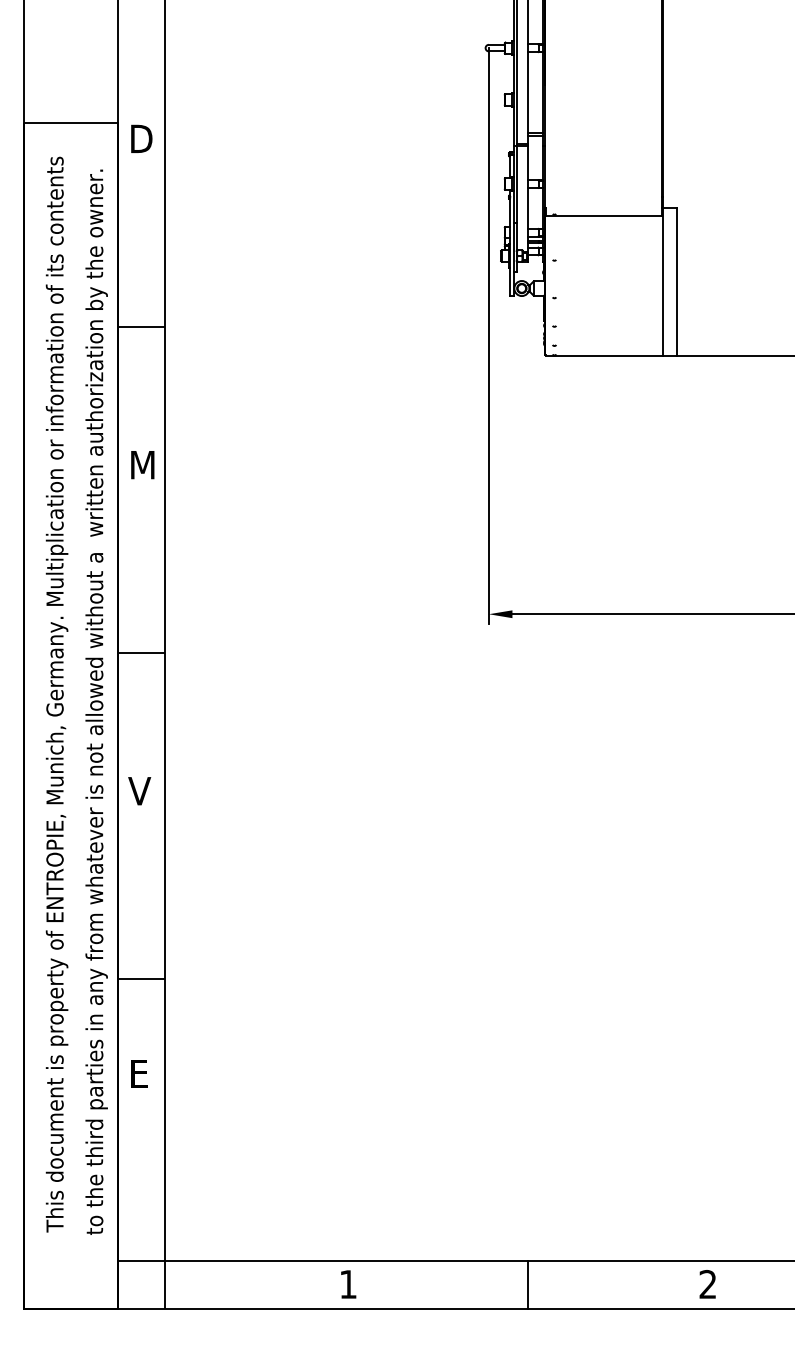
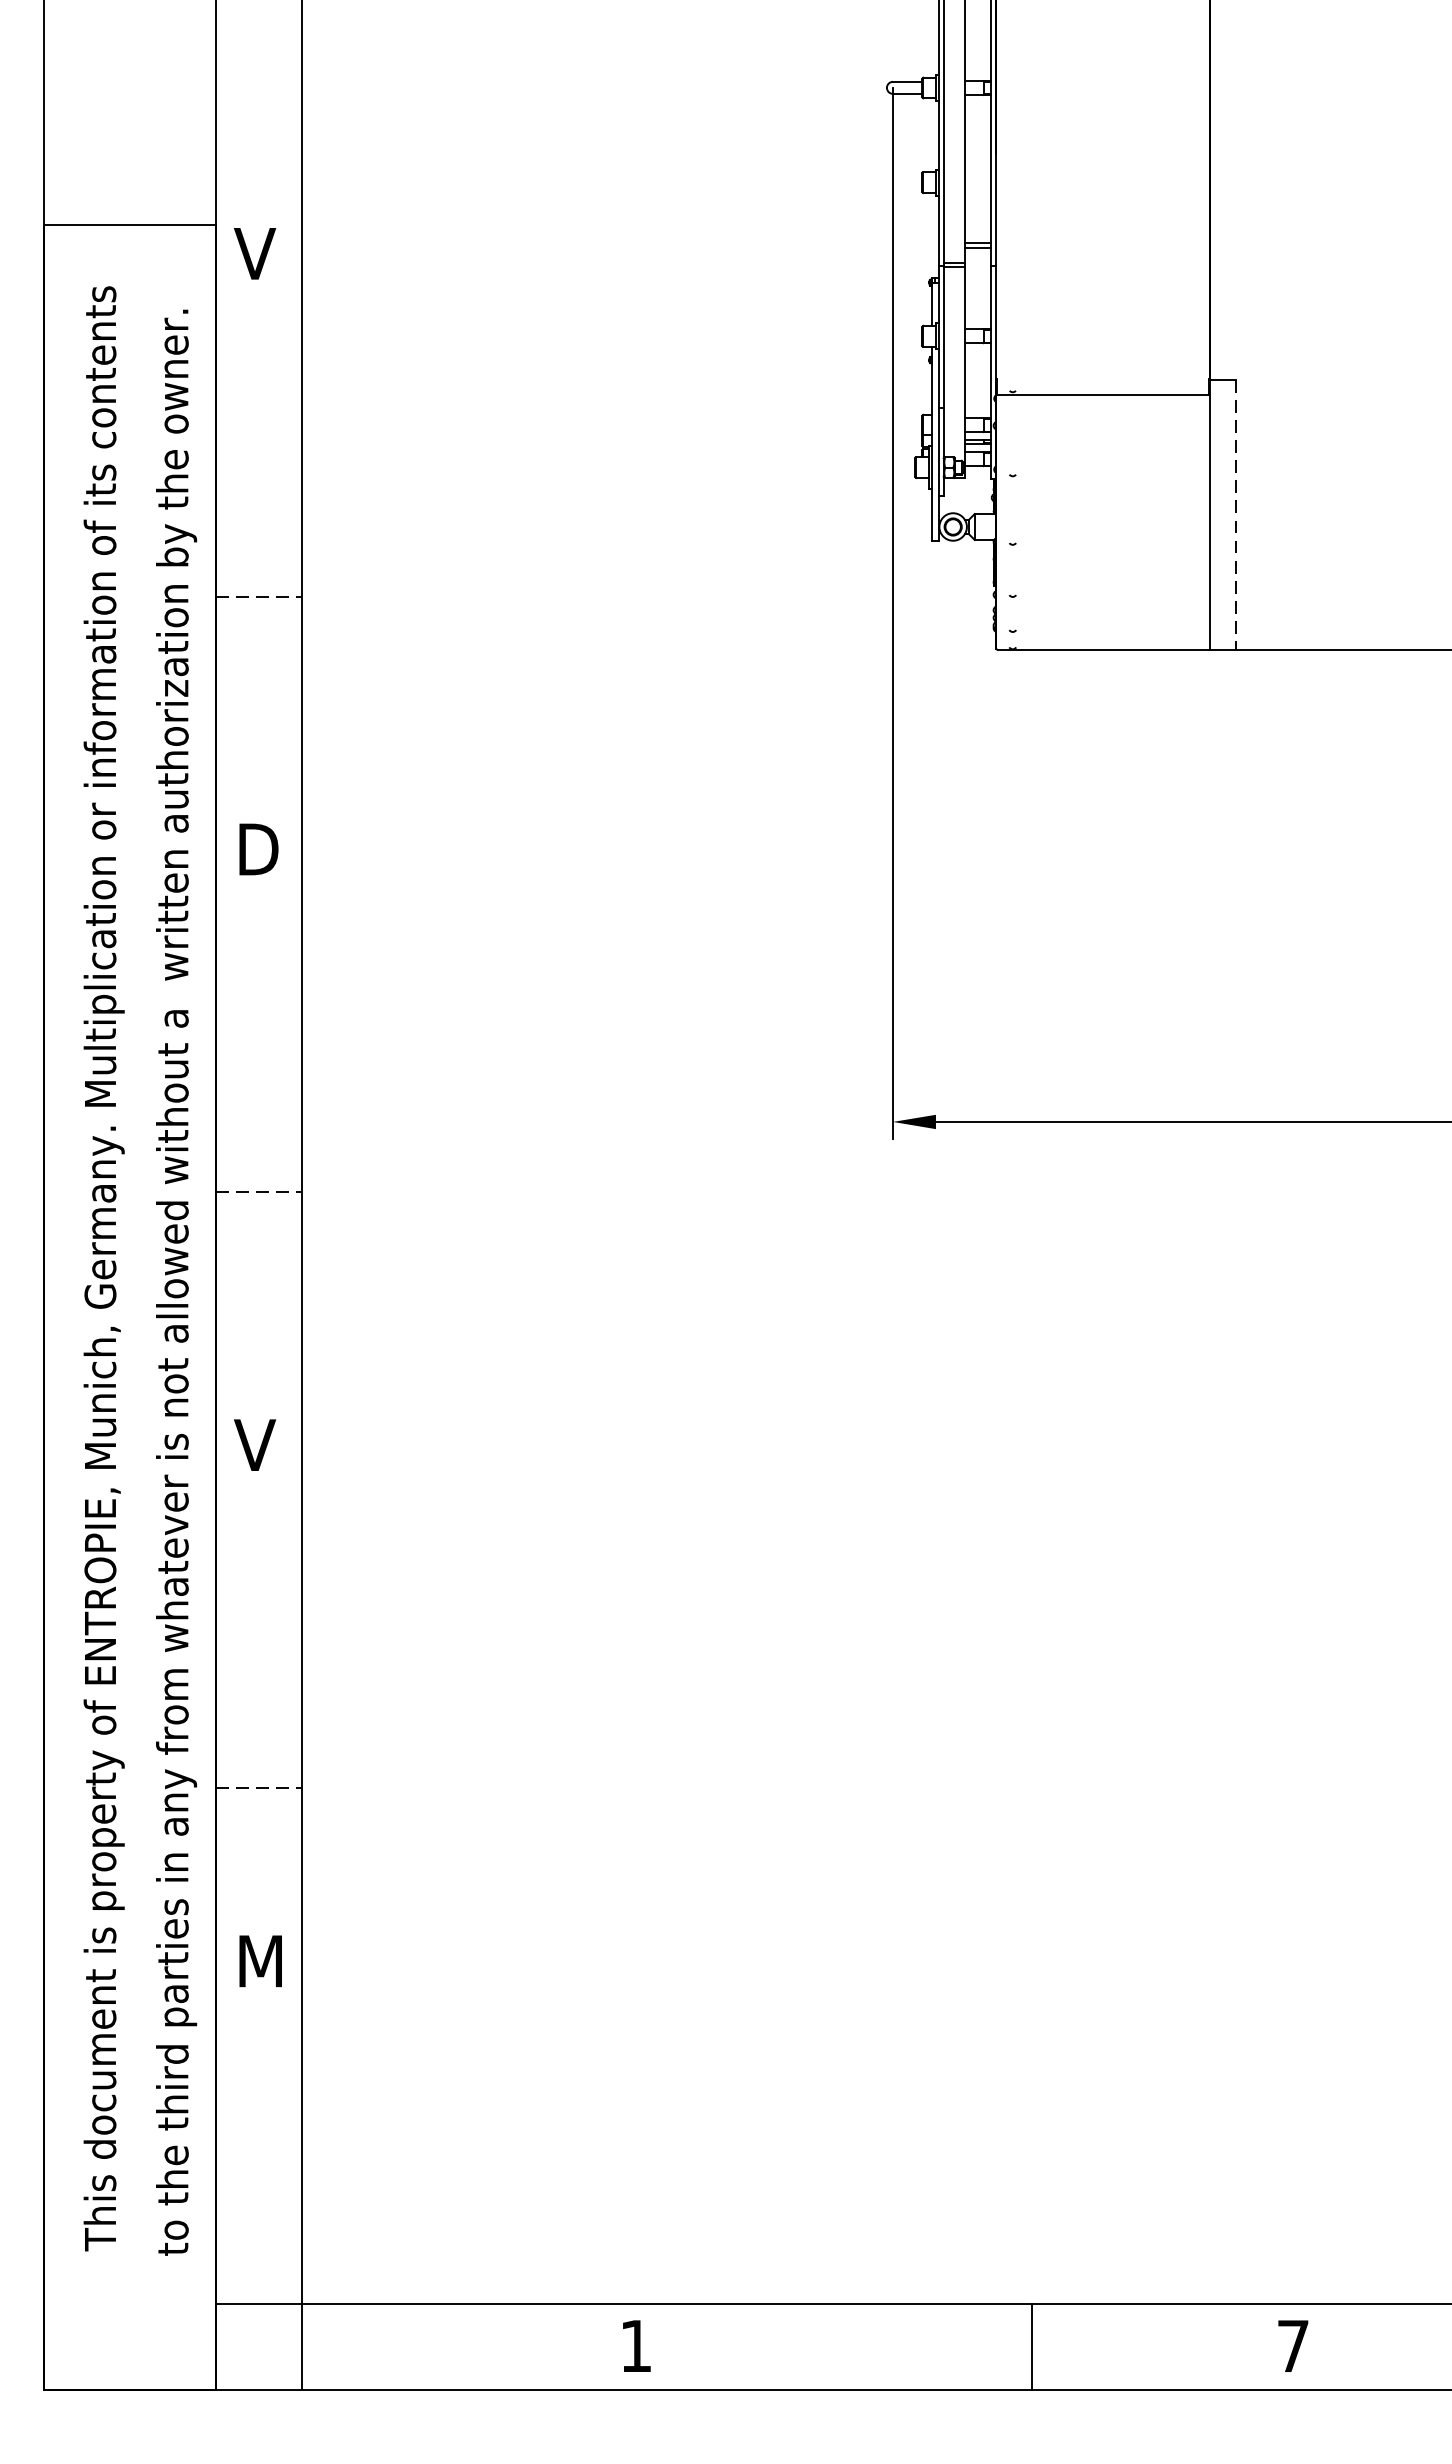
text: (140, 138) -> (256, 252), D -> V
line: (676, 281) -> (1235, 514), solid -> dashed
line: (141, 326) -> (258, 596), solid -> dashed
text: (144, 465) -> (263, 850), M -> D
line: (141, 652) -> (258, 1191), solid -> dashed
line: (141, 978) -> (258, 1787), solid -> dashed
text: (142, 1073) -> (260, 1960), E -> M
line: (527, 1284) -> (1031, 2346), moved
text: (707, 1284) -> (1292, 2346), 2 -> 7

